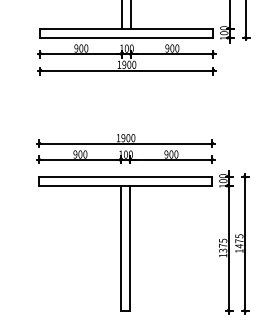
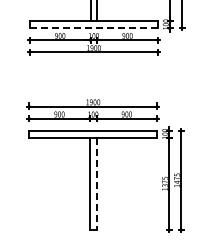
line: (126, 38) -> (93, 28), solid -> dashed
line: (130, 249) -> (96, 184), solid -> dashed

